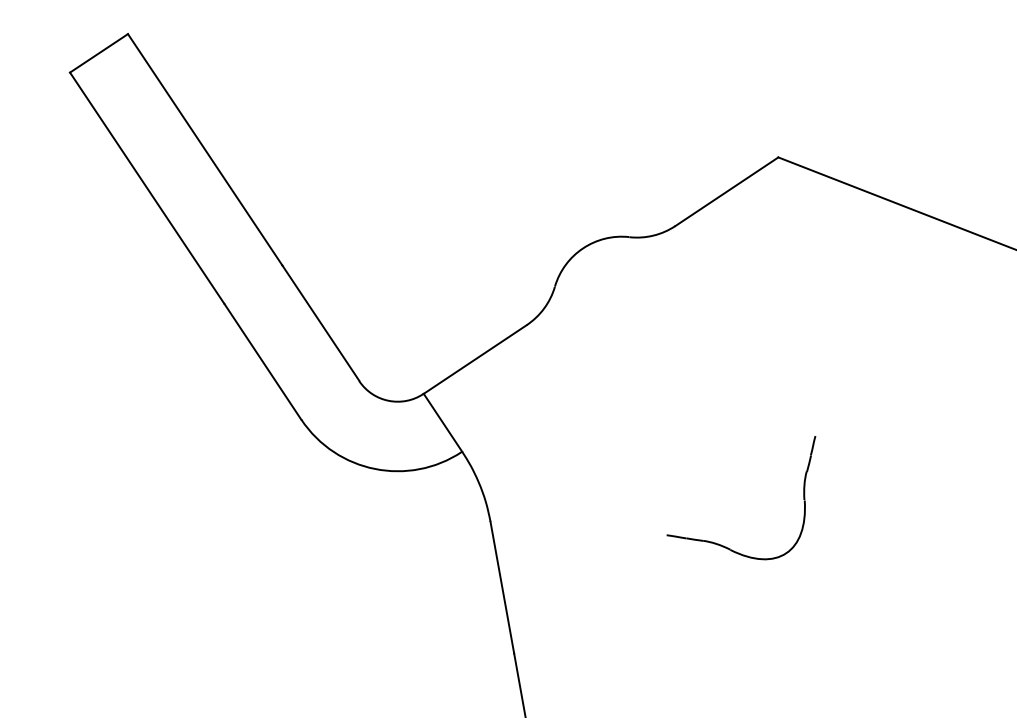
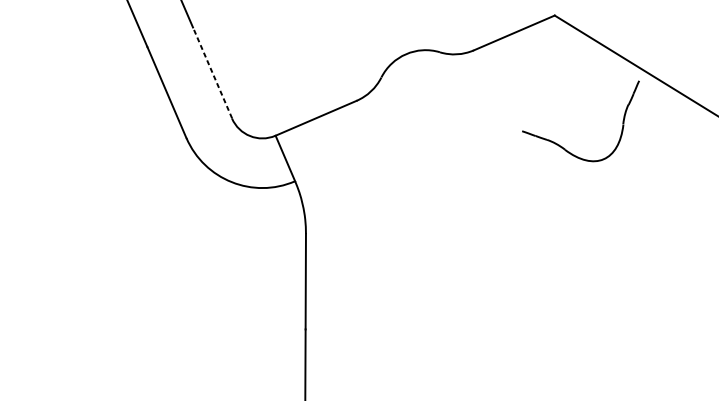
line: (320, 322) -> (212, 72), solid -> dashed
part: (721, 544) -> (559, 144), moved

